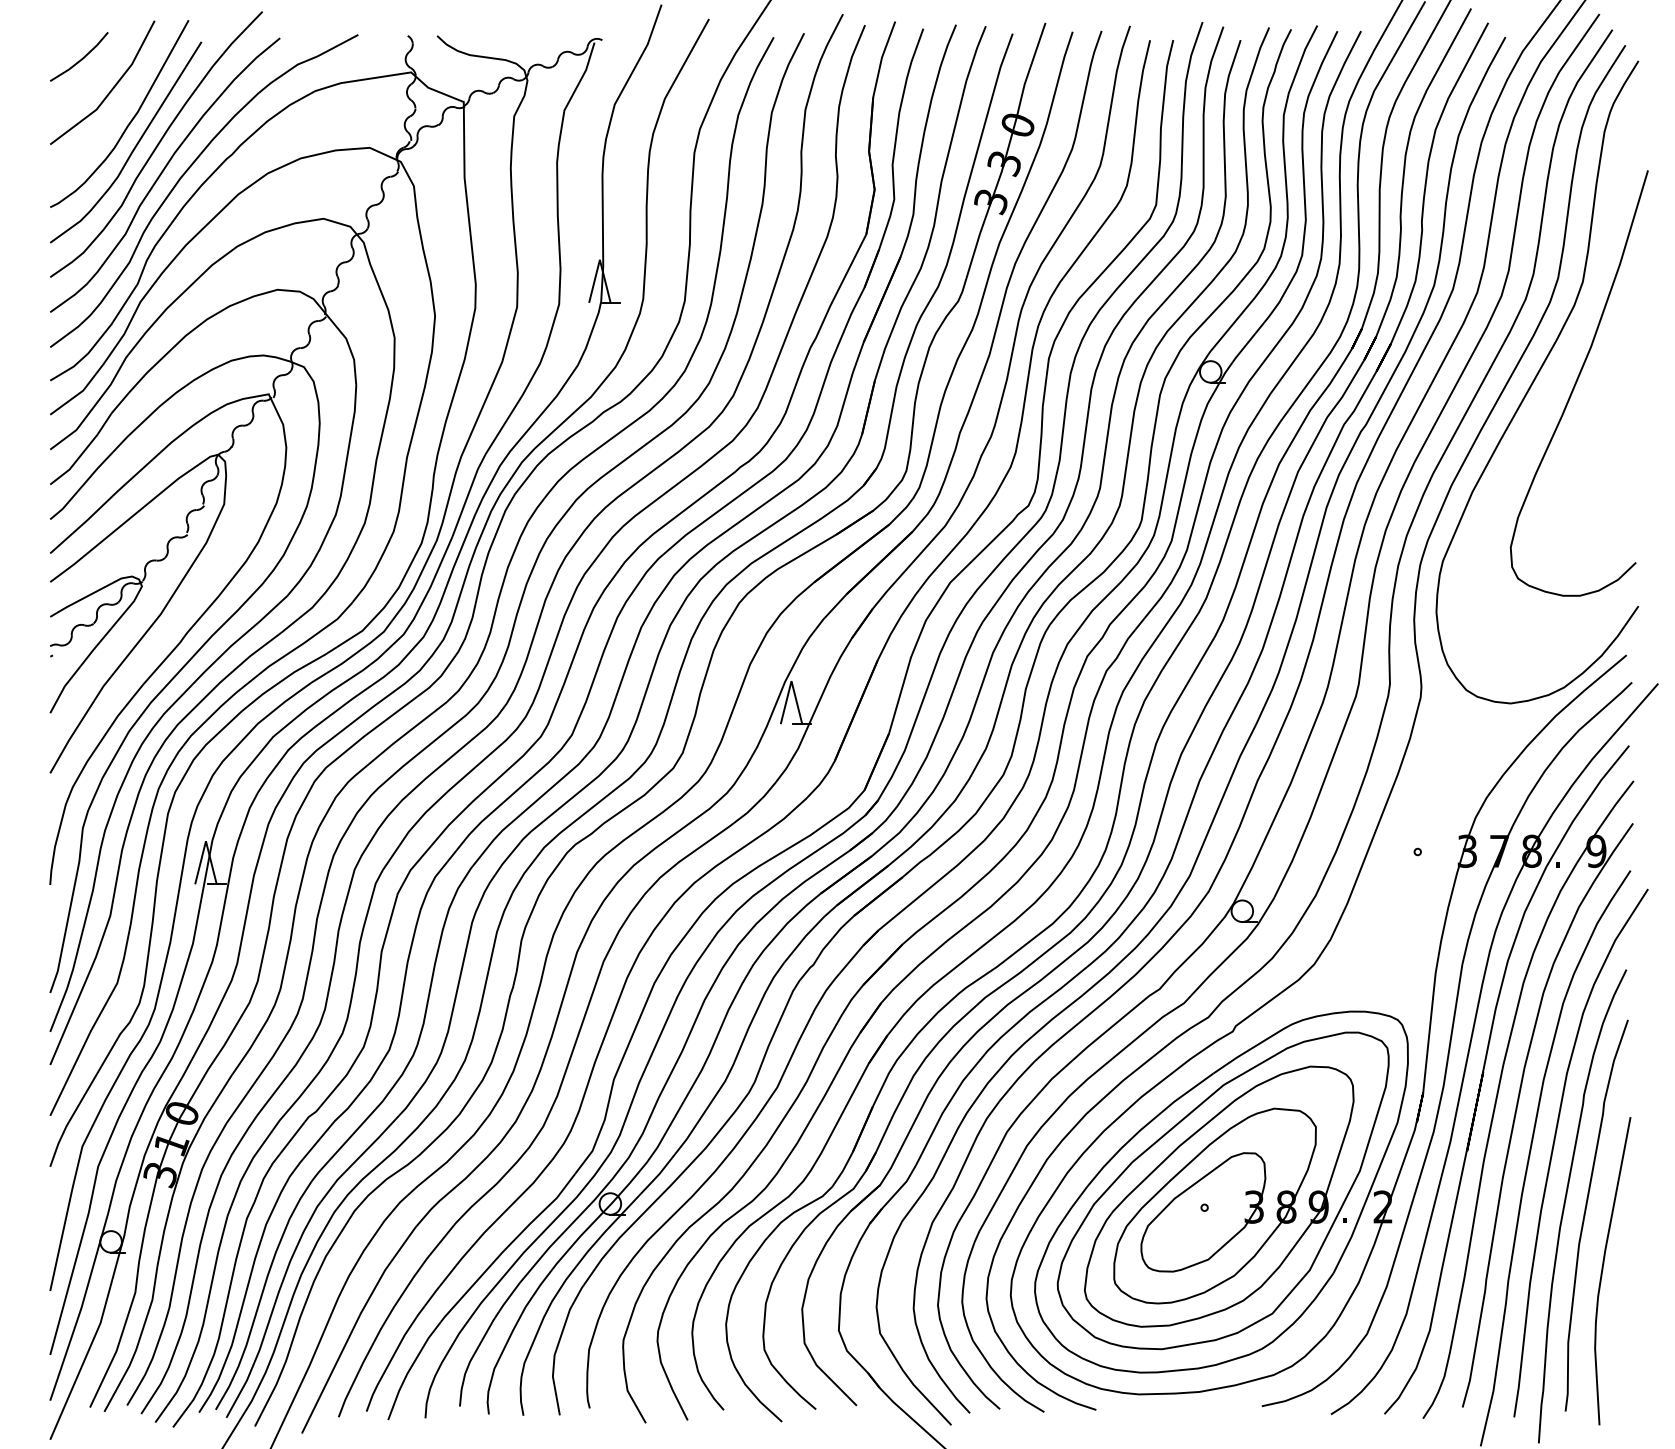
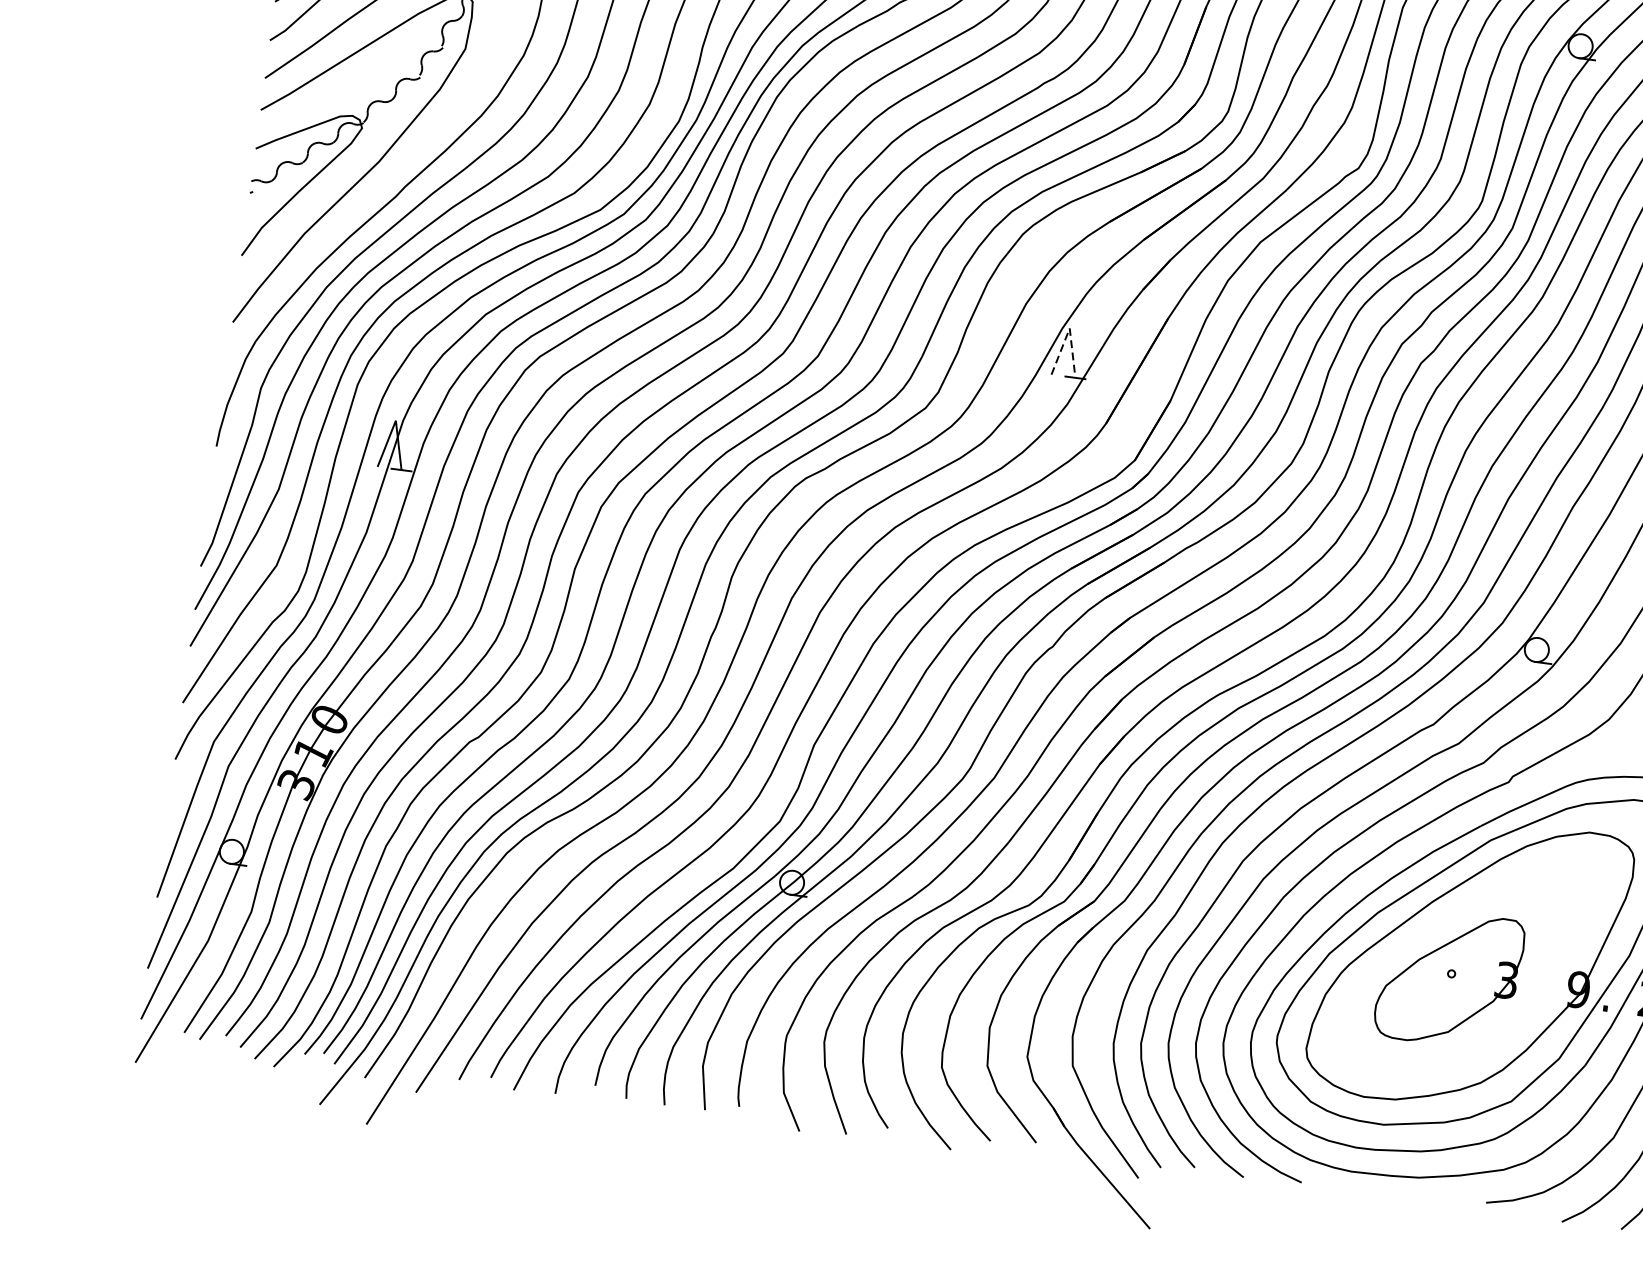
line: (791, 681) -> (1069, 328), solid -> dashed
part: (1214, 1205) -> (1462, 972), removed

